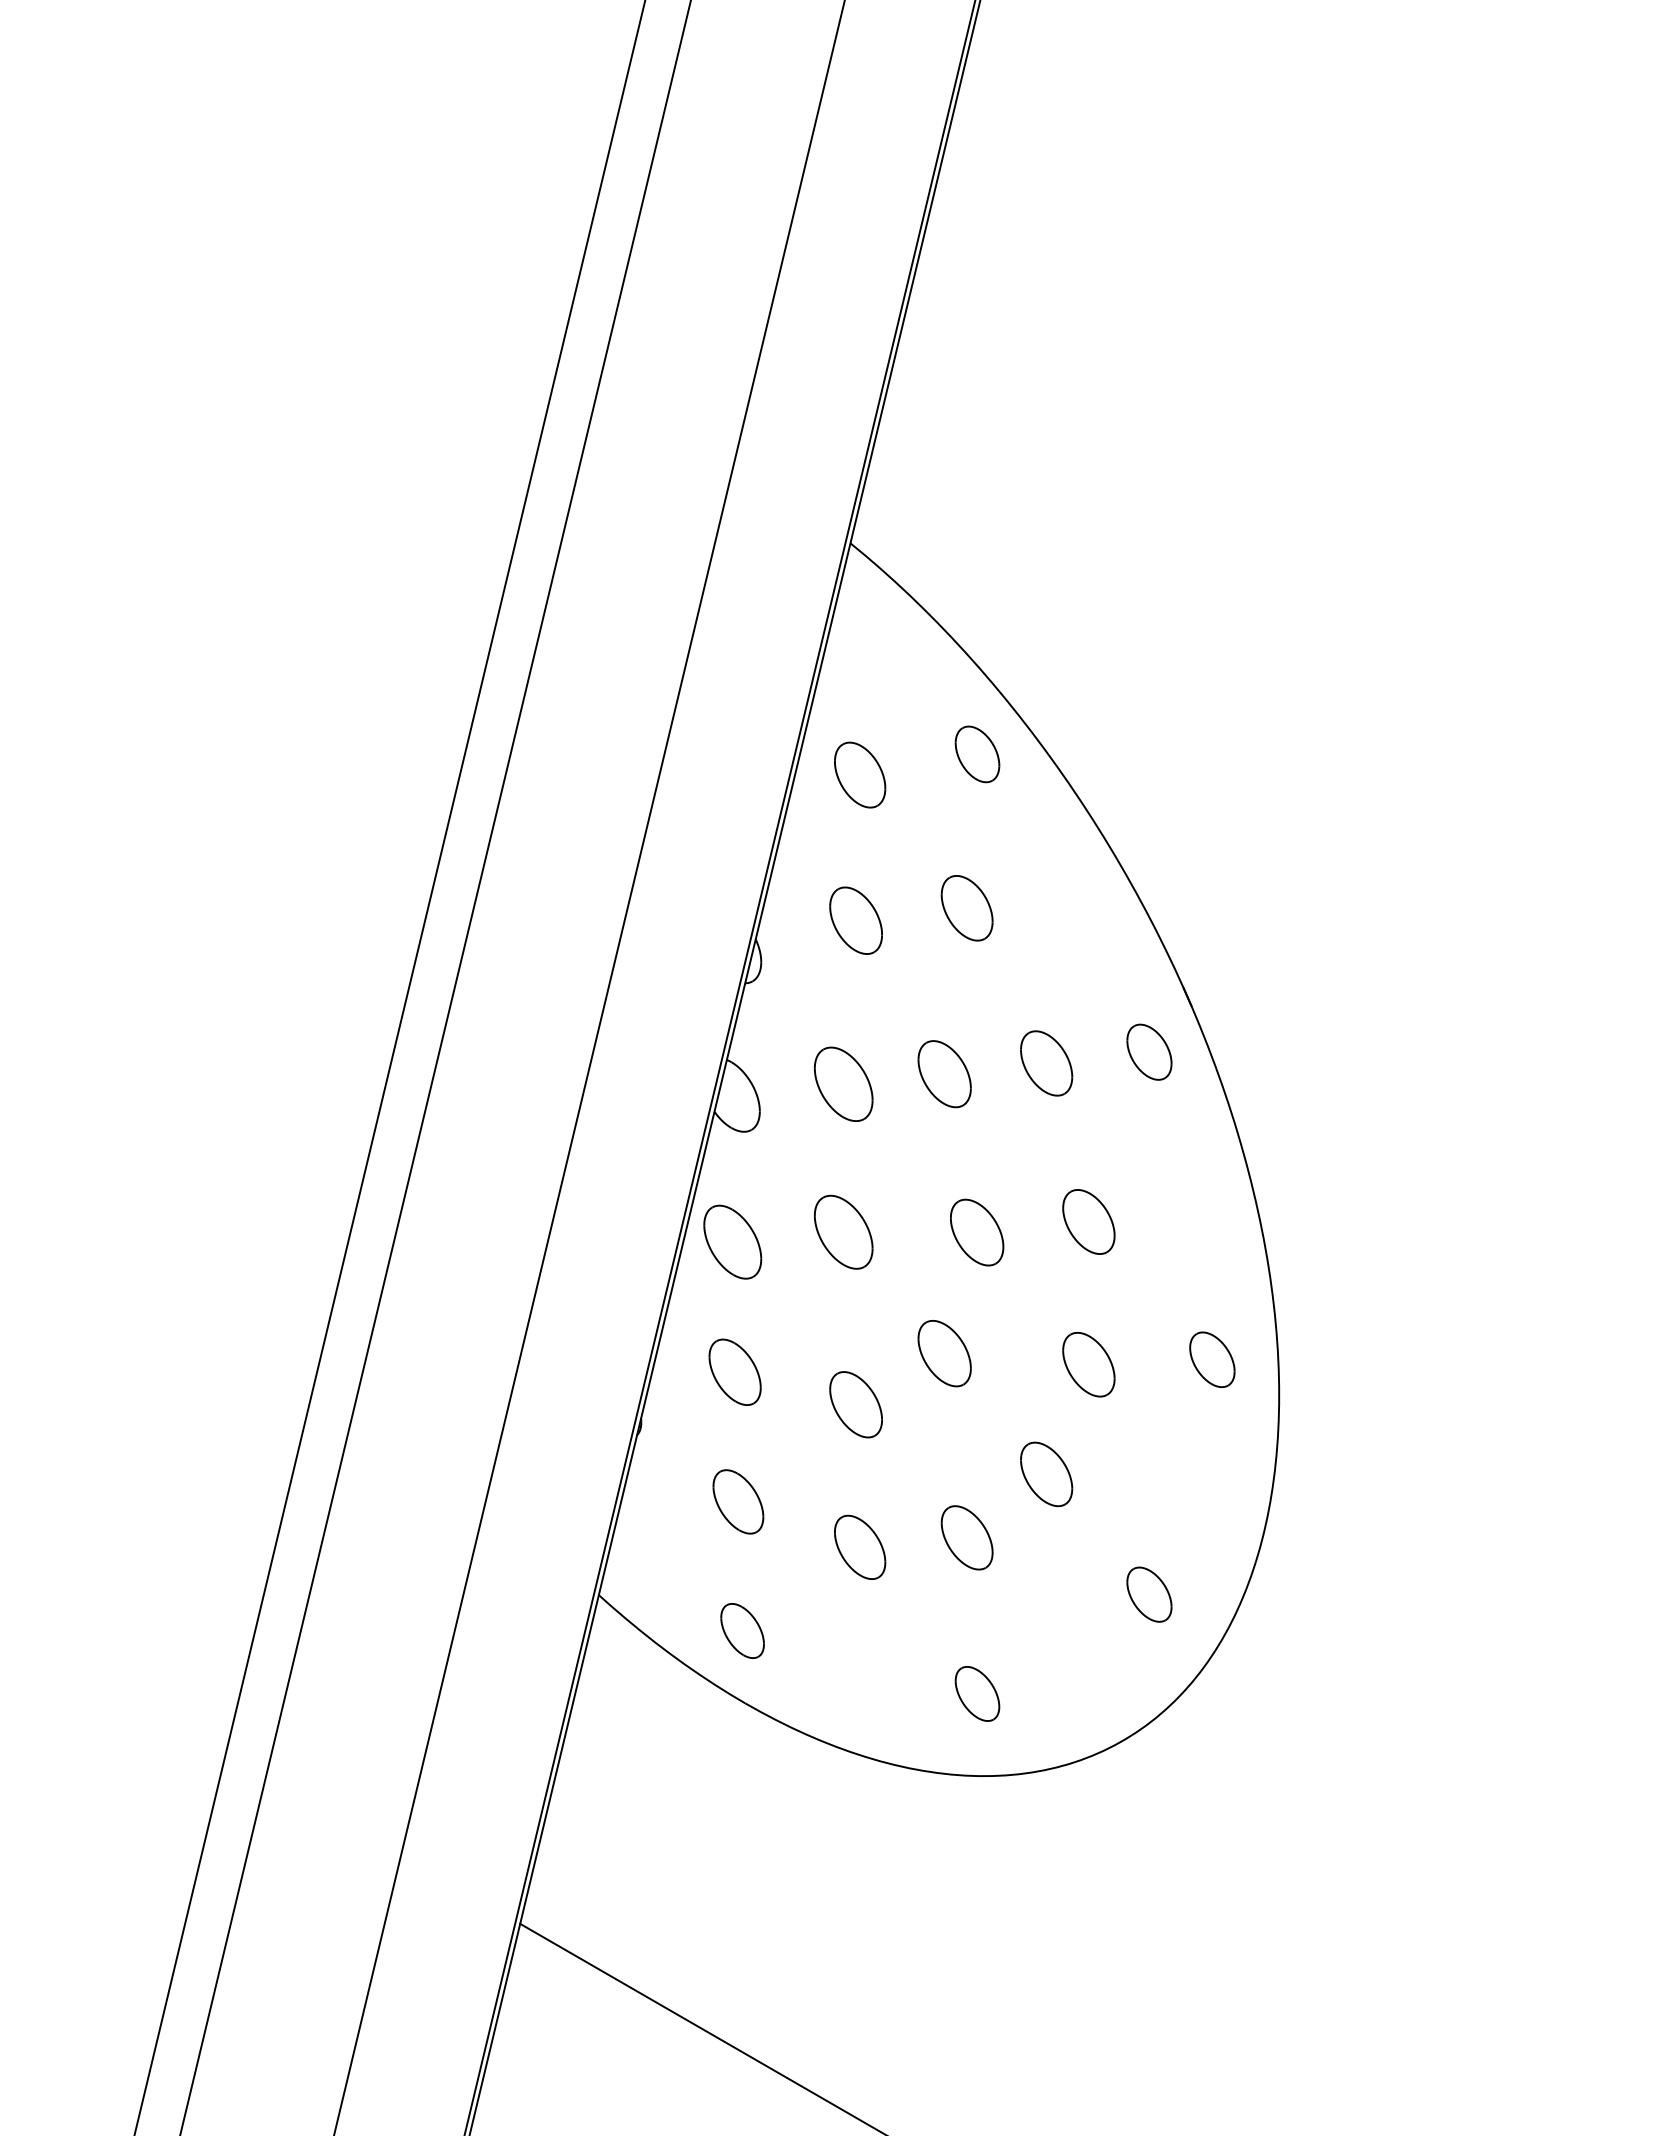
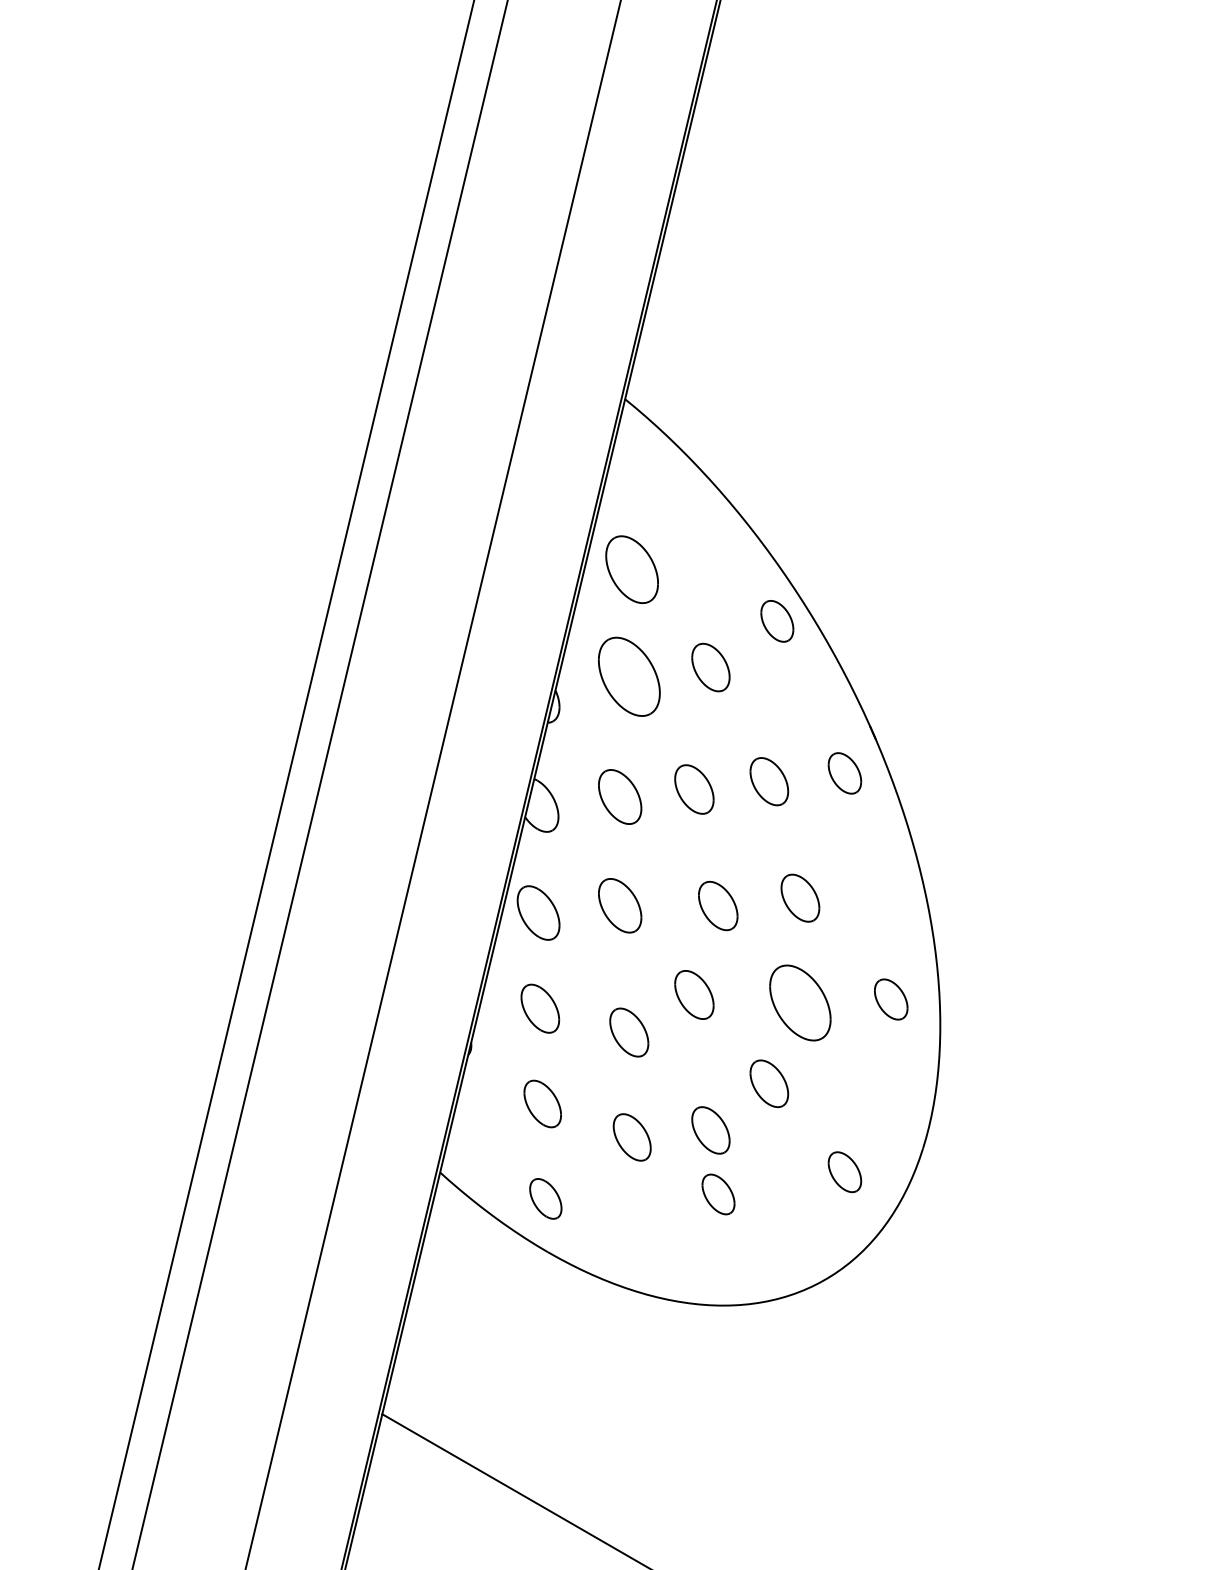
part: (977, 754) -> (777, 621), moved
part: (860, 774) -> (632, 569), size x1.4
part: (855, 920) -> (628, 676), size x1.6
part: (1088, 1364) -> (800, 1002), size x1.6
part: (977, 1693) -> (718, 1194), moved

